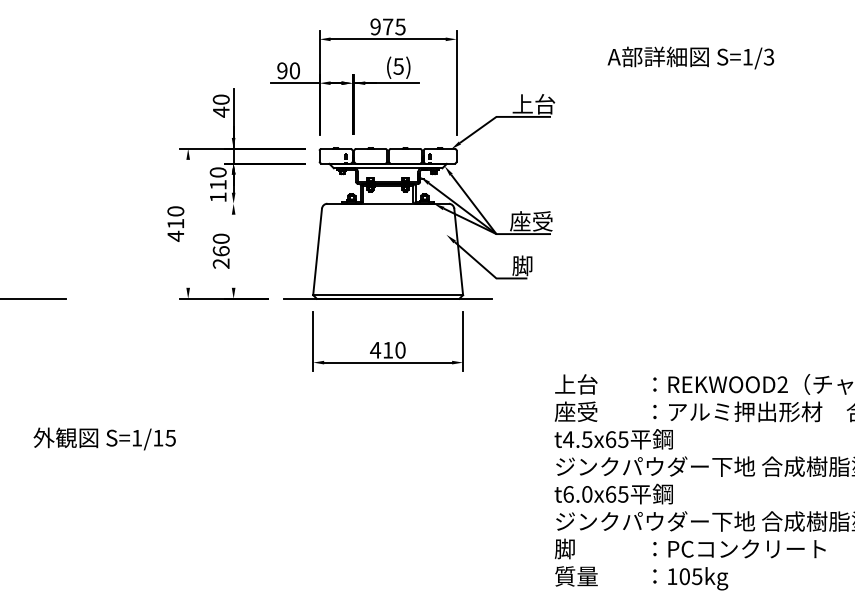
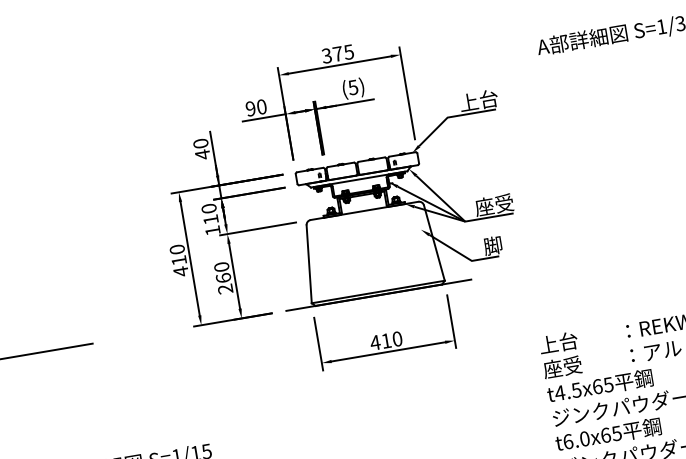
text: (375, 26) -> (326, 55), 975 -> 375
line: (267, 203) -> (257, 228), added
line: (188, 223) -> (190, 258), added
line: (233, 250) -> (234, 275), added

